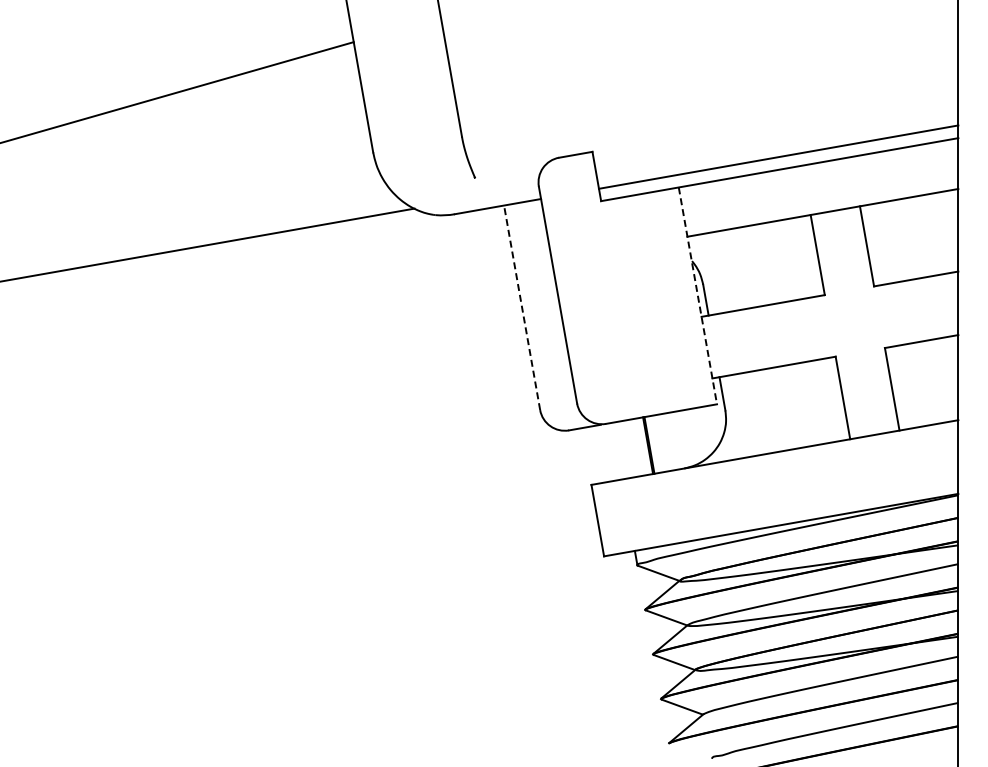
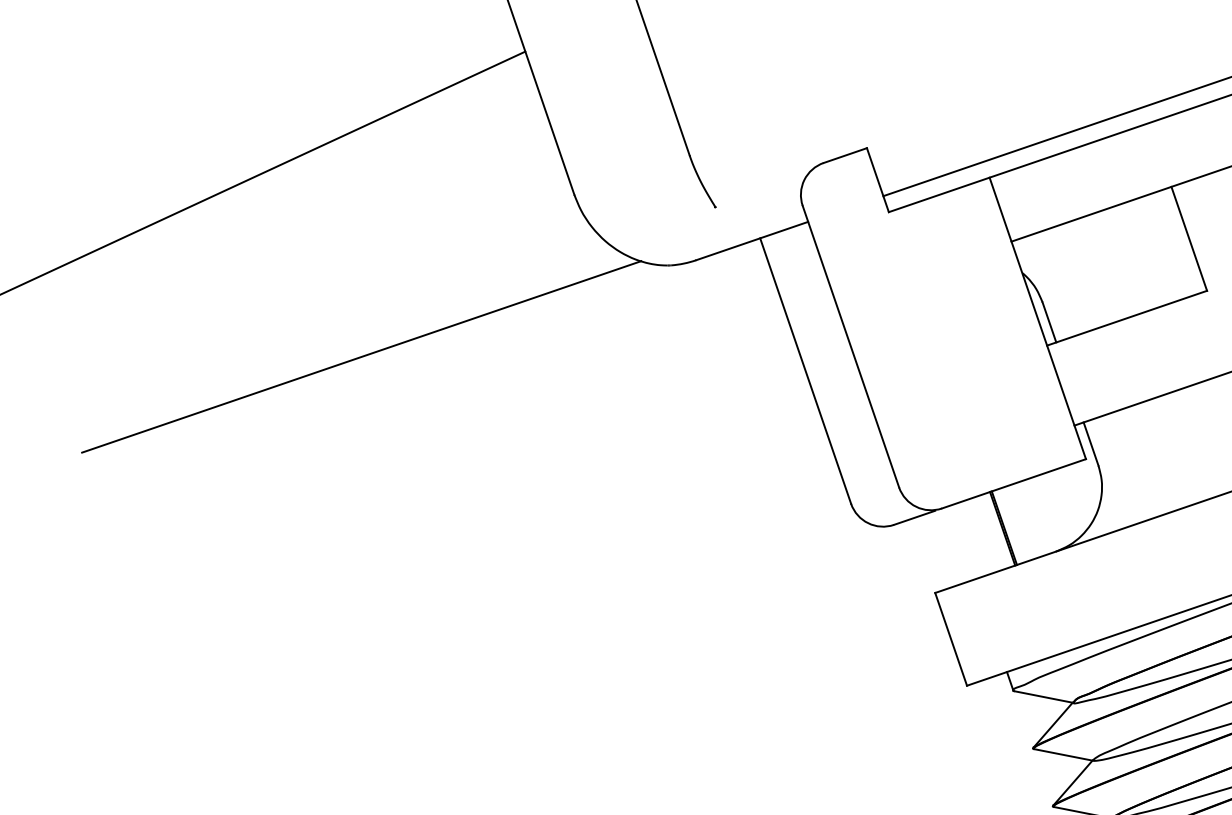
line: (697, 296) -> (1037, 319), dashed -> solid
line: (522, 307) -> (806, 370), dashed -> solid

